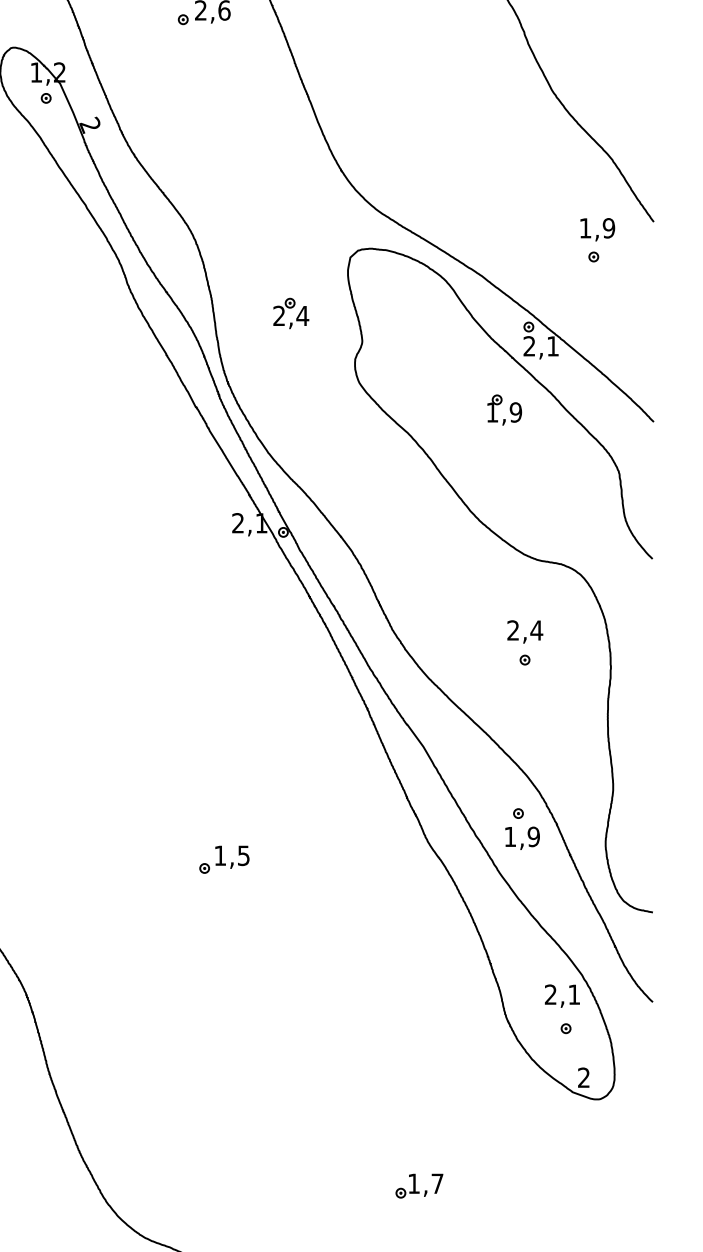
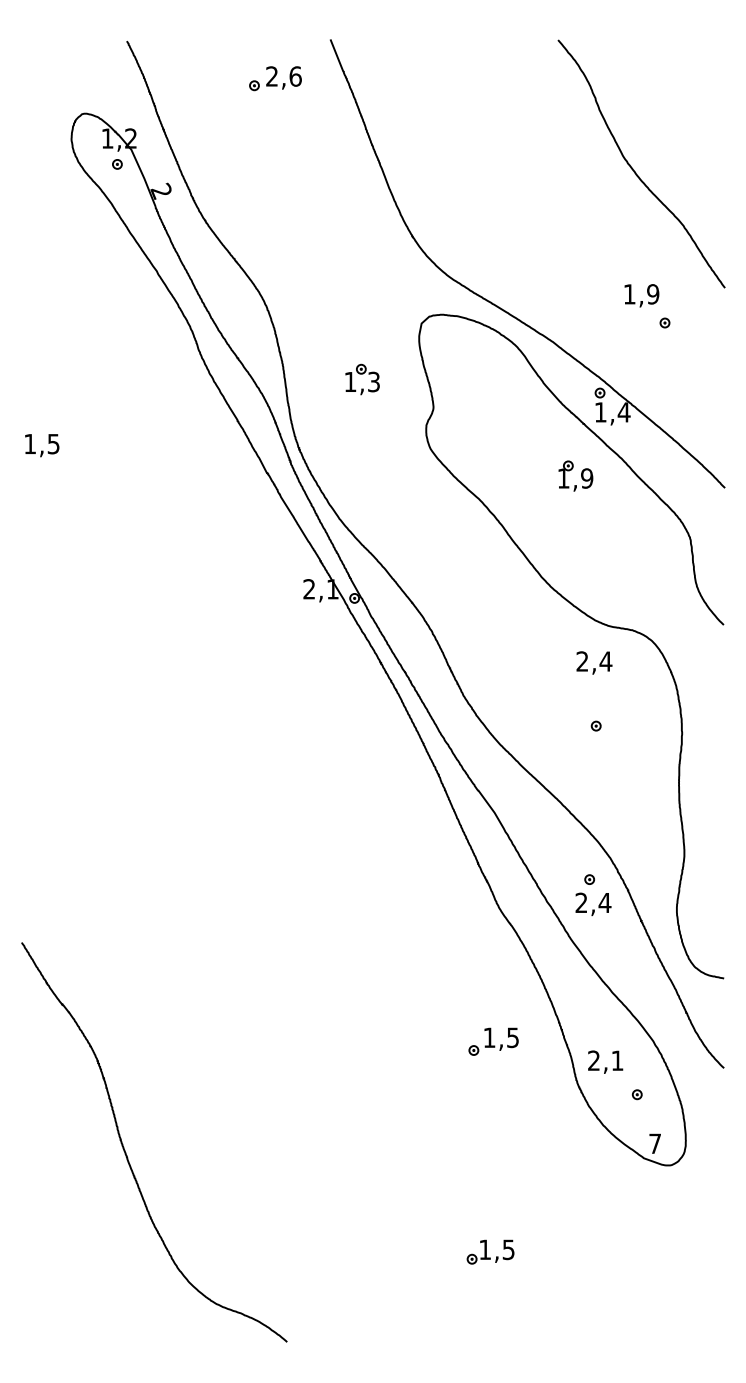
text: (597, 229) -> (641, 295), moved
text: (291, 315) -> (362, 381), 2,4 -> 1,3
text: (541, 346) -> (612, 412), 2,1 -> 1,4
text: (525, 631) -> (594, 662), moved
text: (522, 836) -> (593, 902), 1,9 -> 2,4
part: (224, 859) -> (493, 1041), moved
text: (562, 995) -> (605, 1061), moved
text: (583, 1077) -> (654, 1143), 2 -> 7
text: (437, 1183) -> (508, 1249), 1,7 -> 1,5

